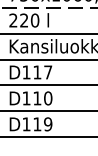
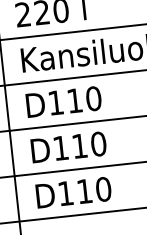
text: (48, 72) -> (94, 98), D117 -> D110
text: (48, 124) -> (104, 189), D119 -> D110

